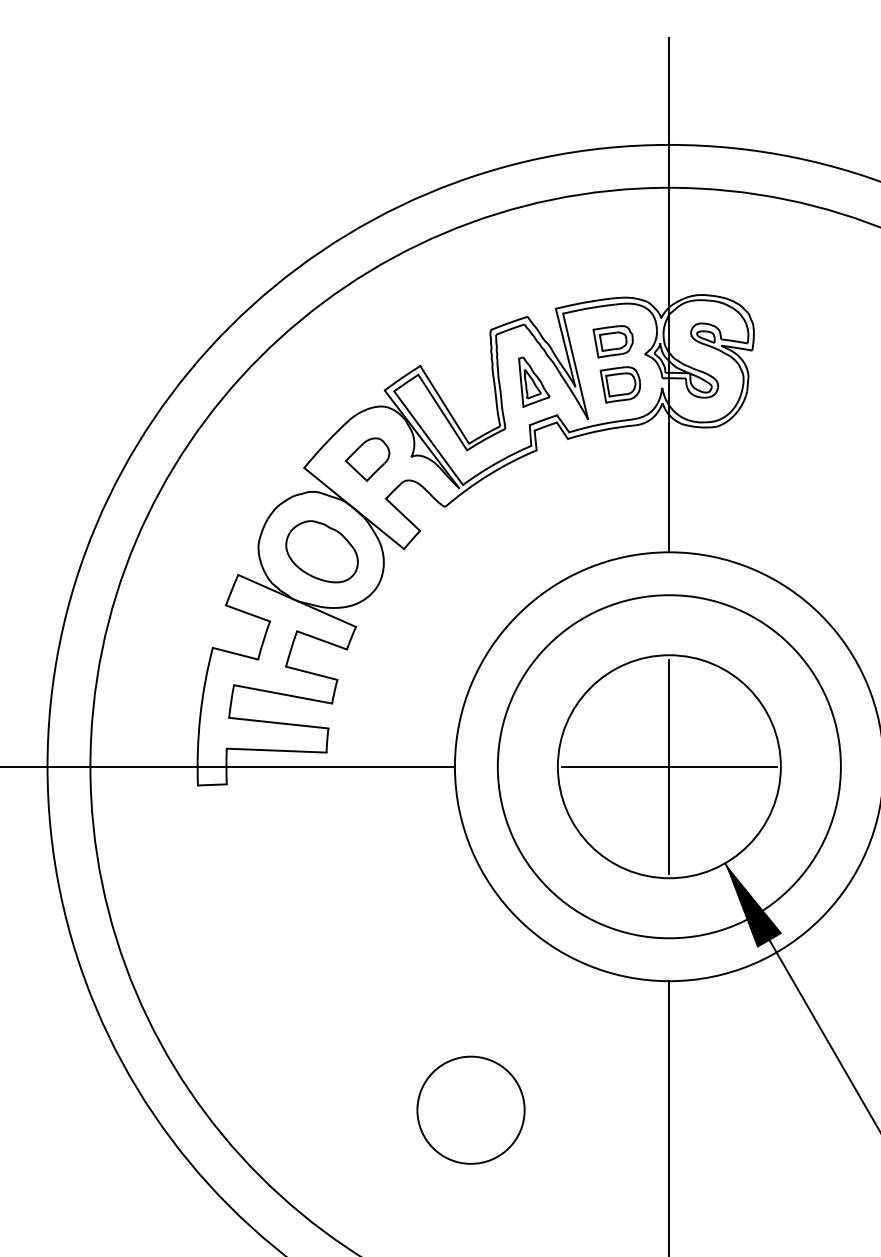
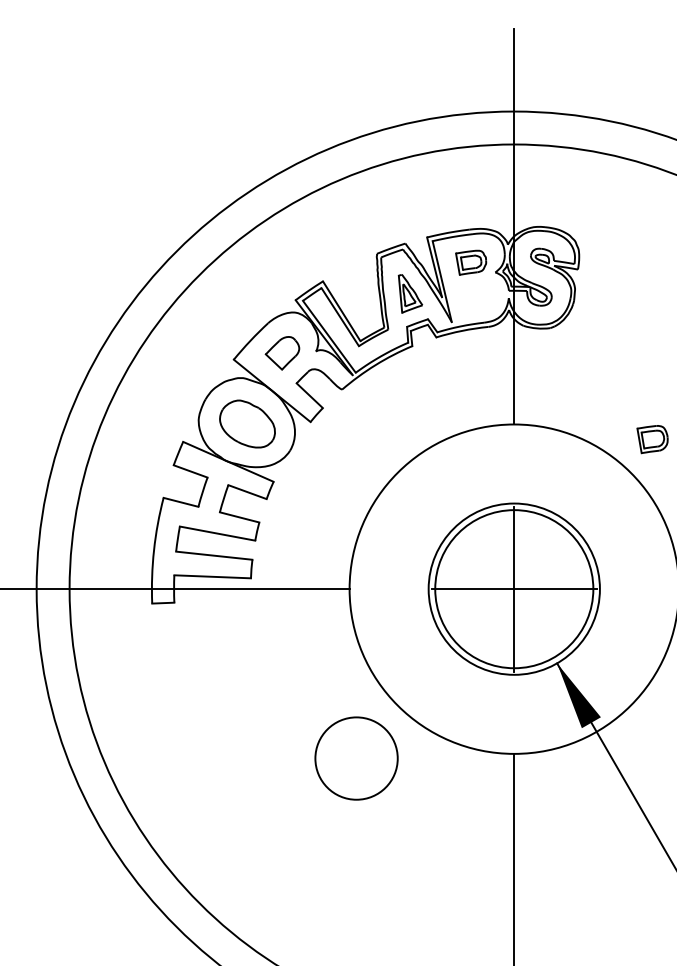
part: (619, 384) -> (651, 439), moved
circle: (668, 766) -> (513, 588), size x0.6
circle: (470, 1109) -> (356, 757), moved

